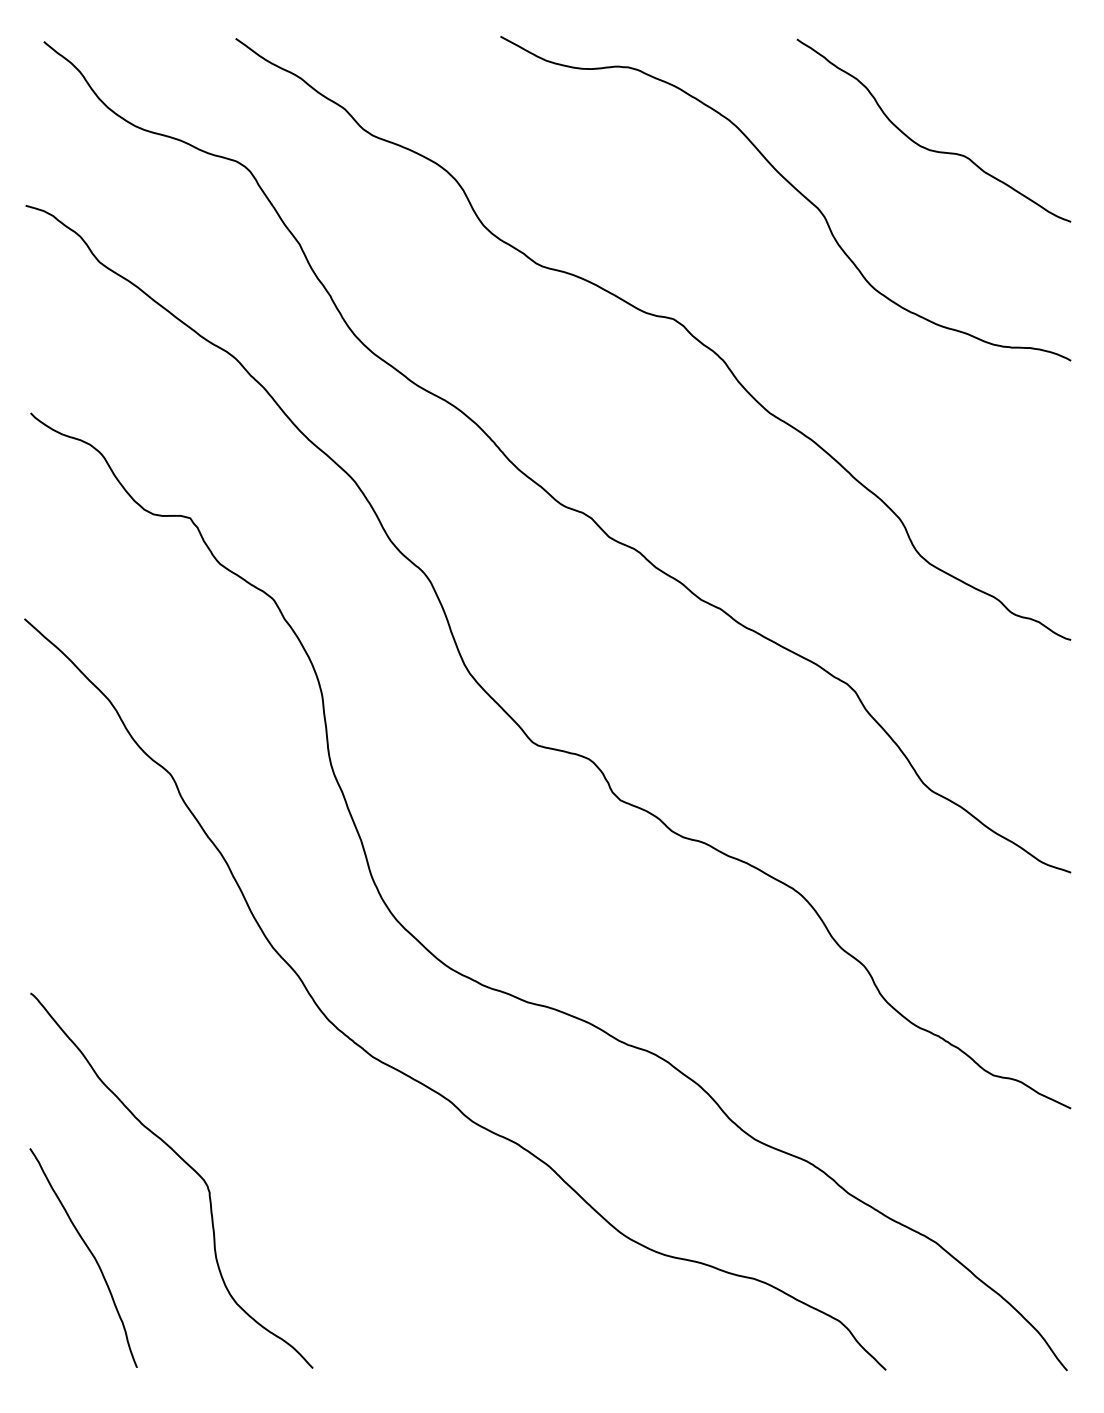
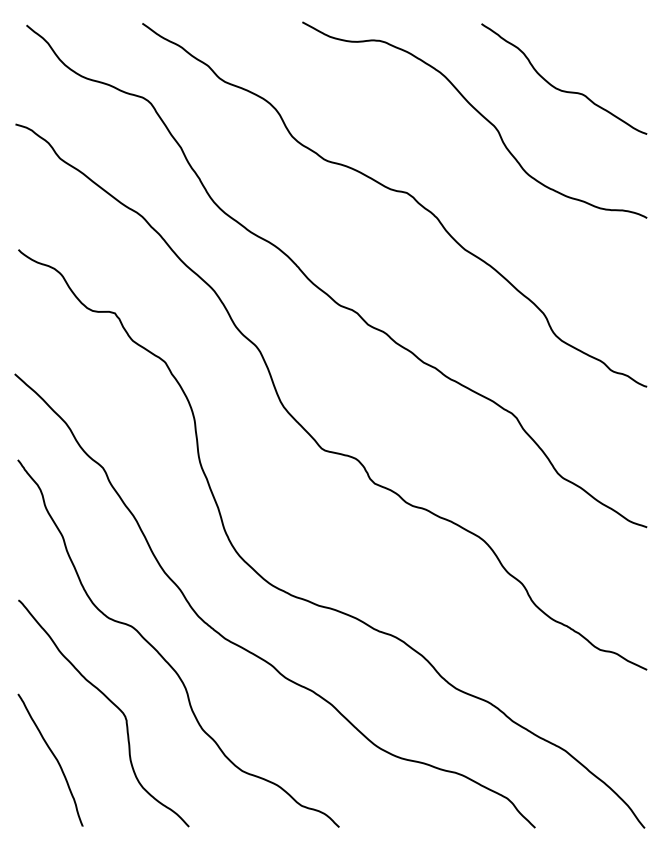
curve: (270, 1086) -> (163, 656), added

